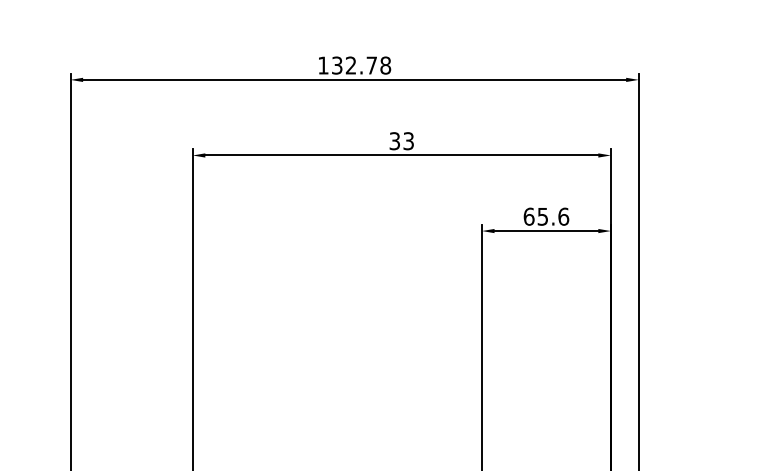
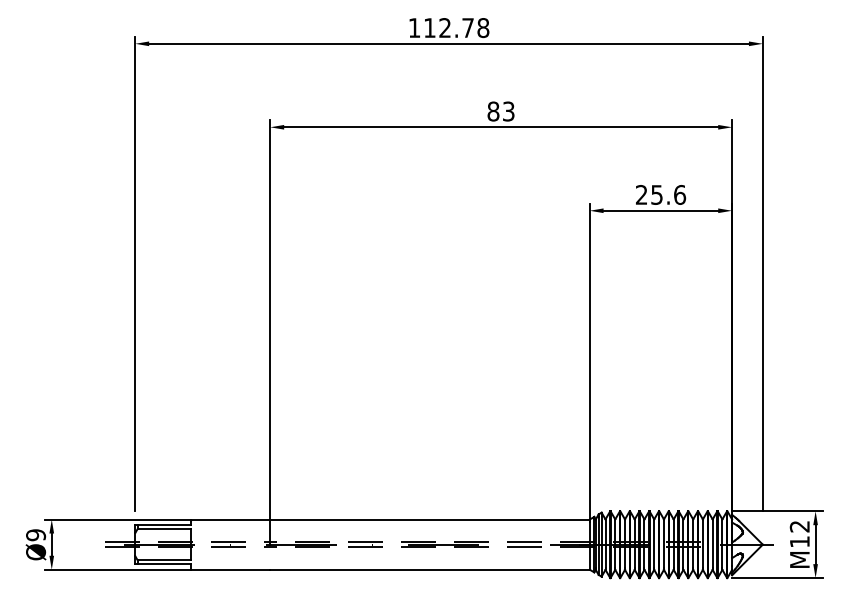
text: (336, 66) -> (429, 28), 132.78 -> 112.78
text: (394, 141) -> (493, 111), 33 -> 83
text: (528, 216) -> (641, 194), 65.6 -> 25.6

